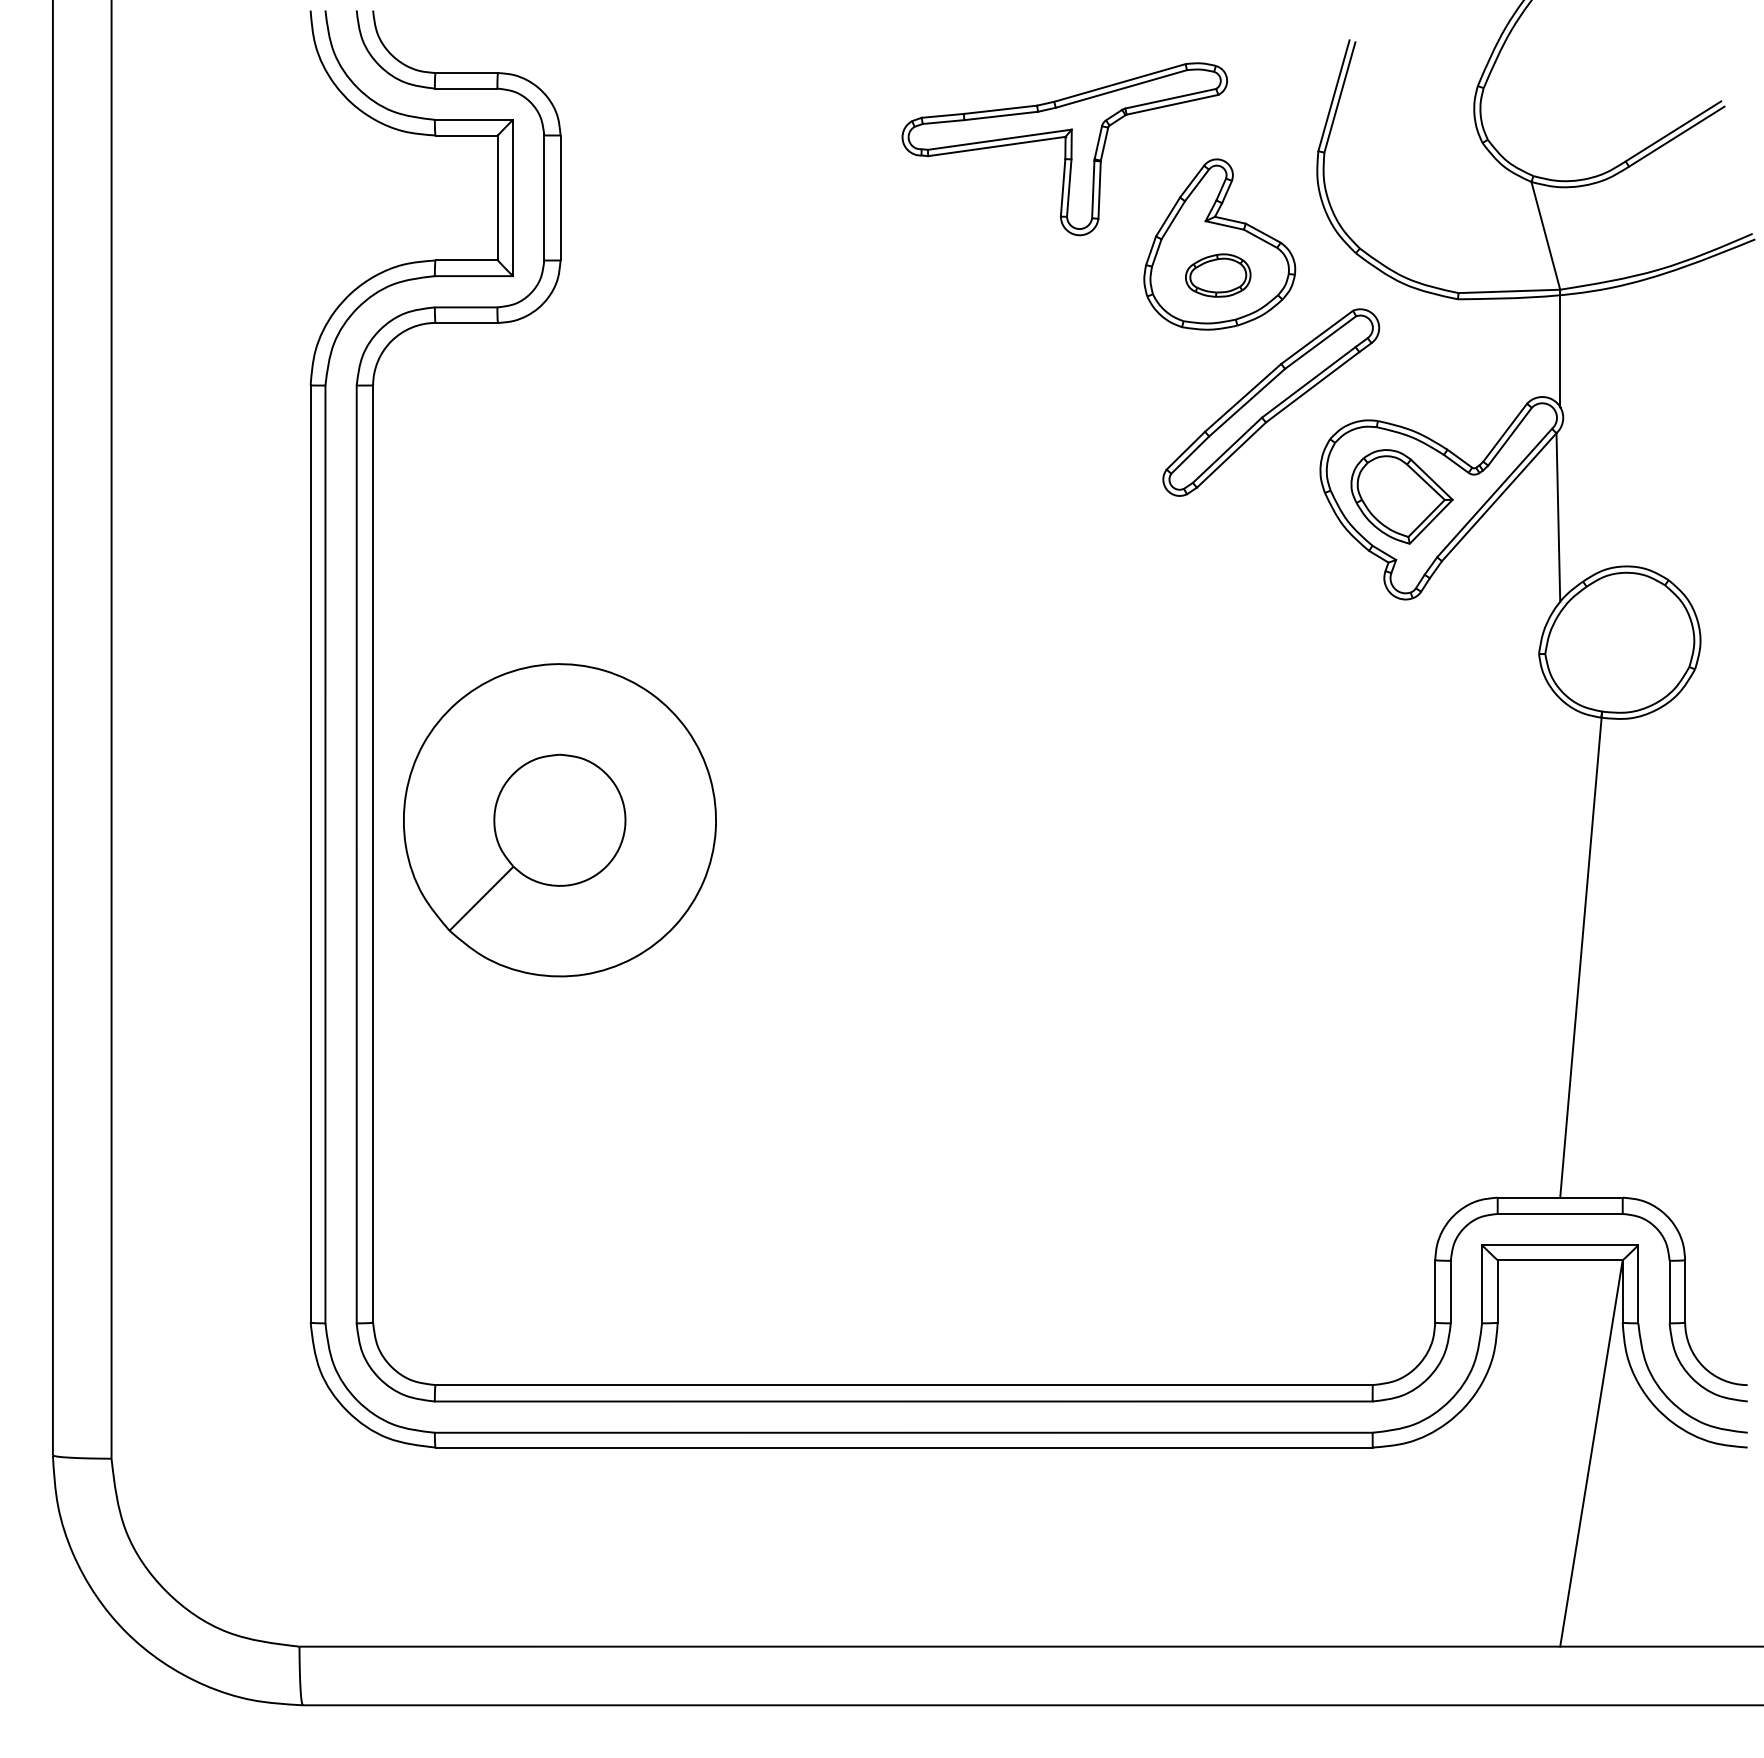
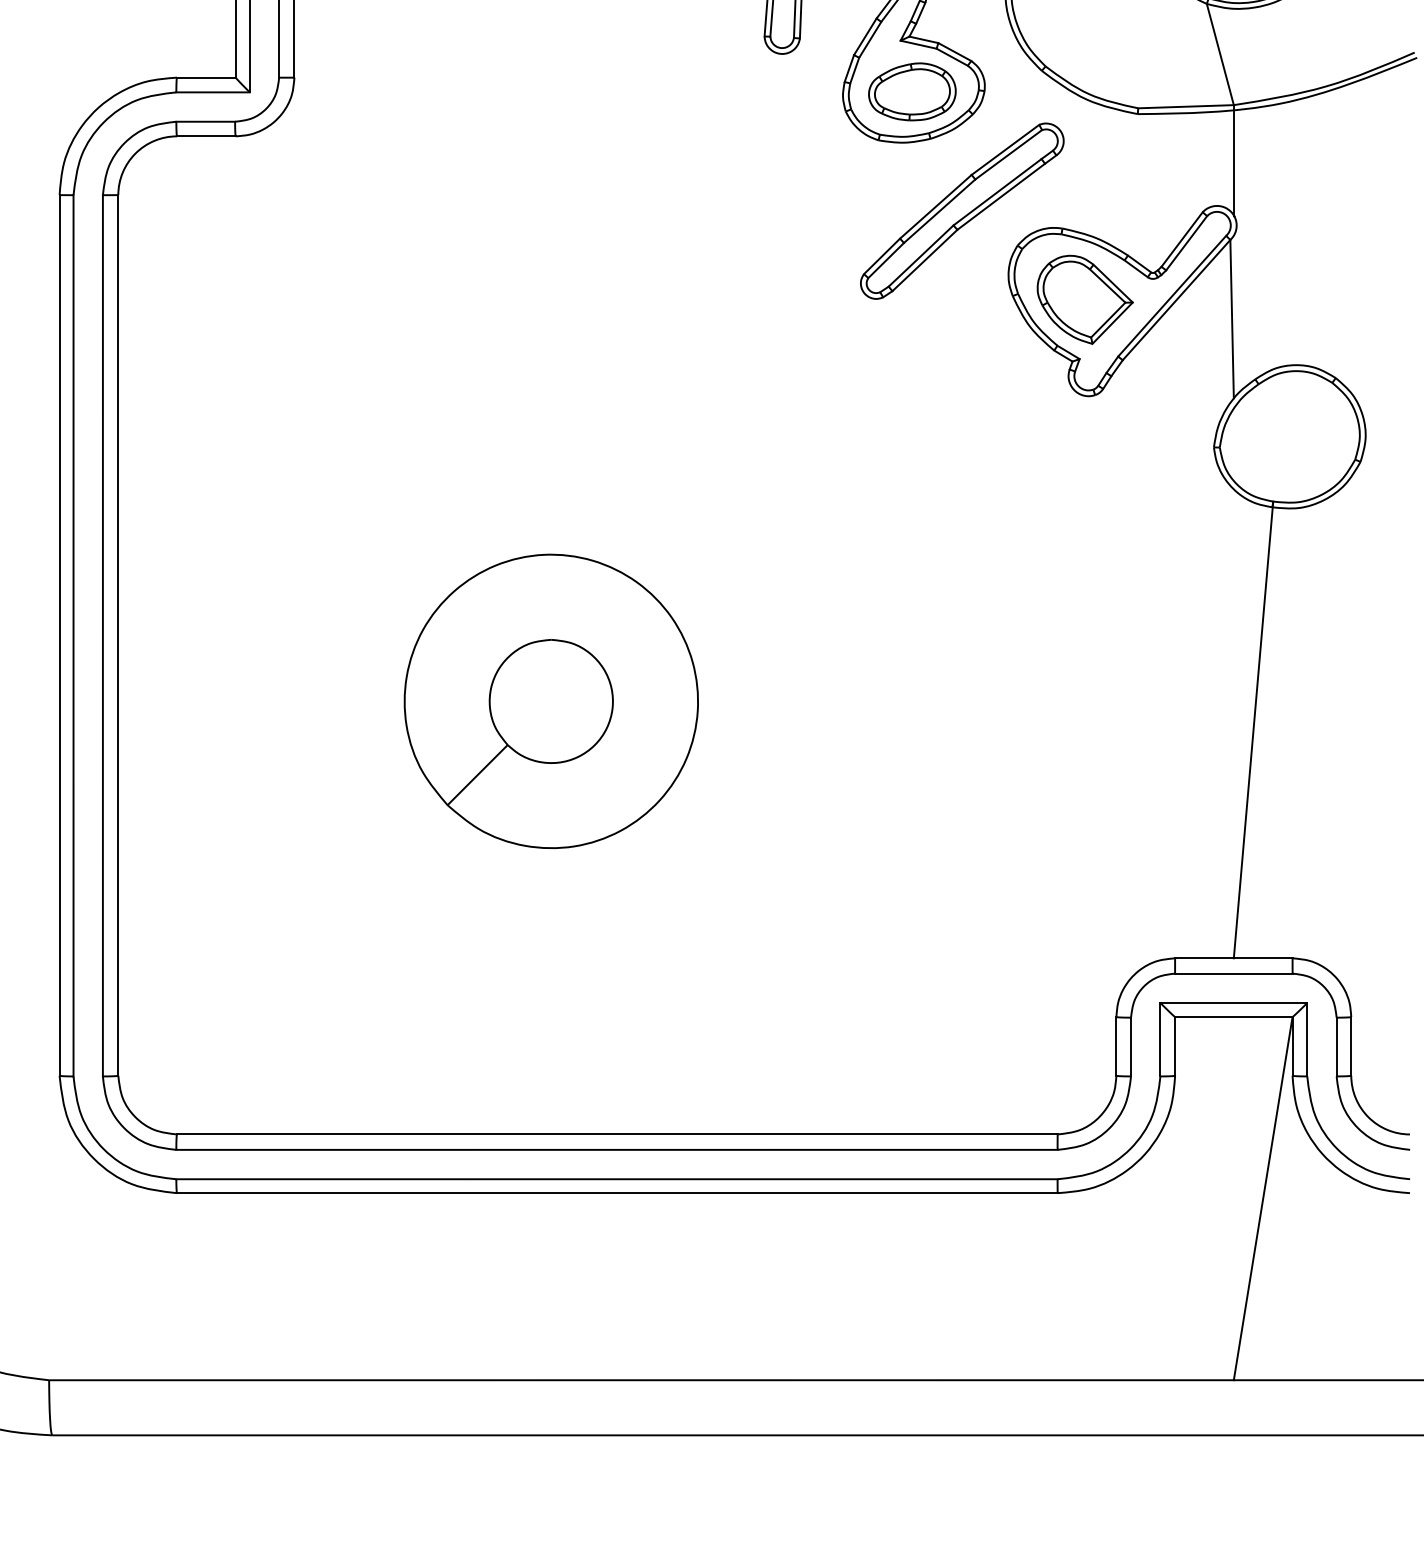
part: (1218, 275) -> (912, 91), size x1.43
part: (559, 820) -> (550, 701), moved

